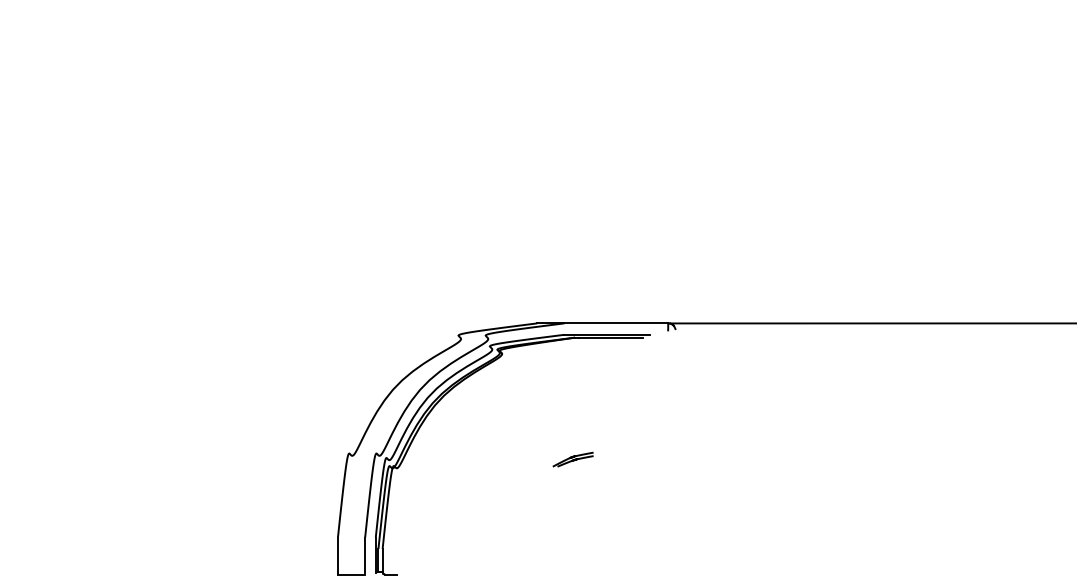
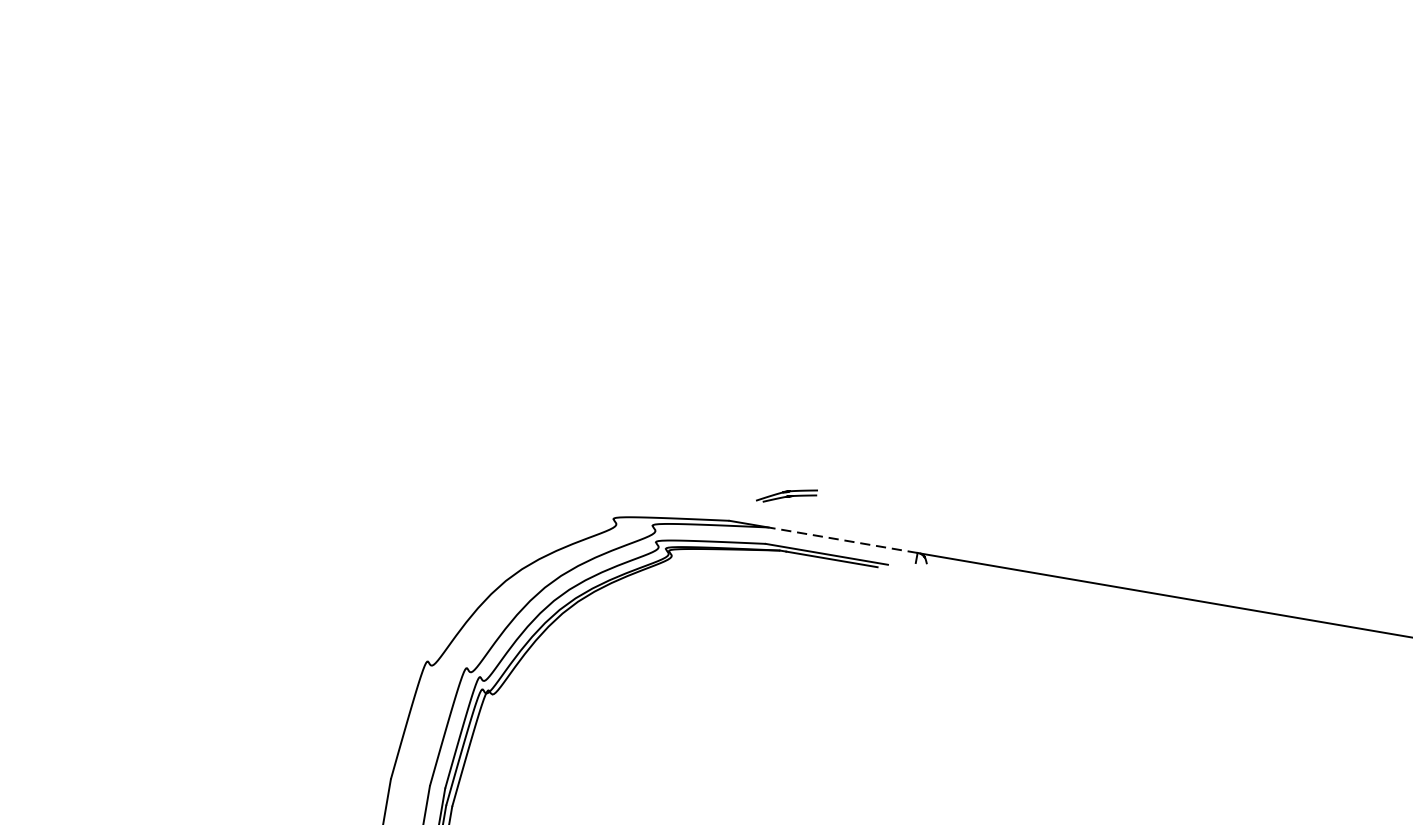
line: (616, 323) -> (843, 540), solid -> dashed
part: (572, 459) -> (786, 495), moved

